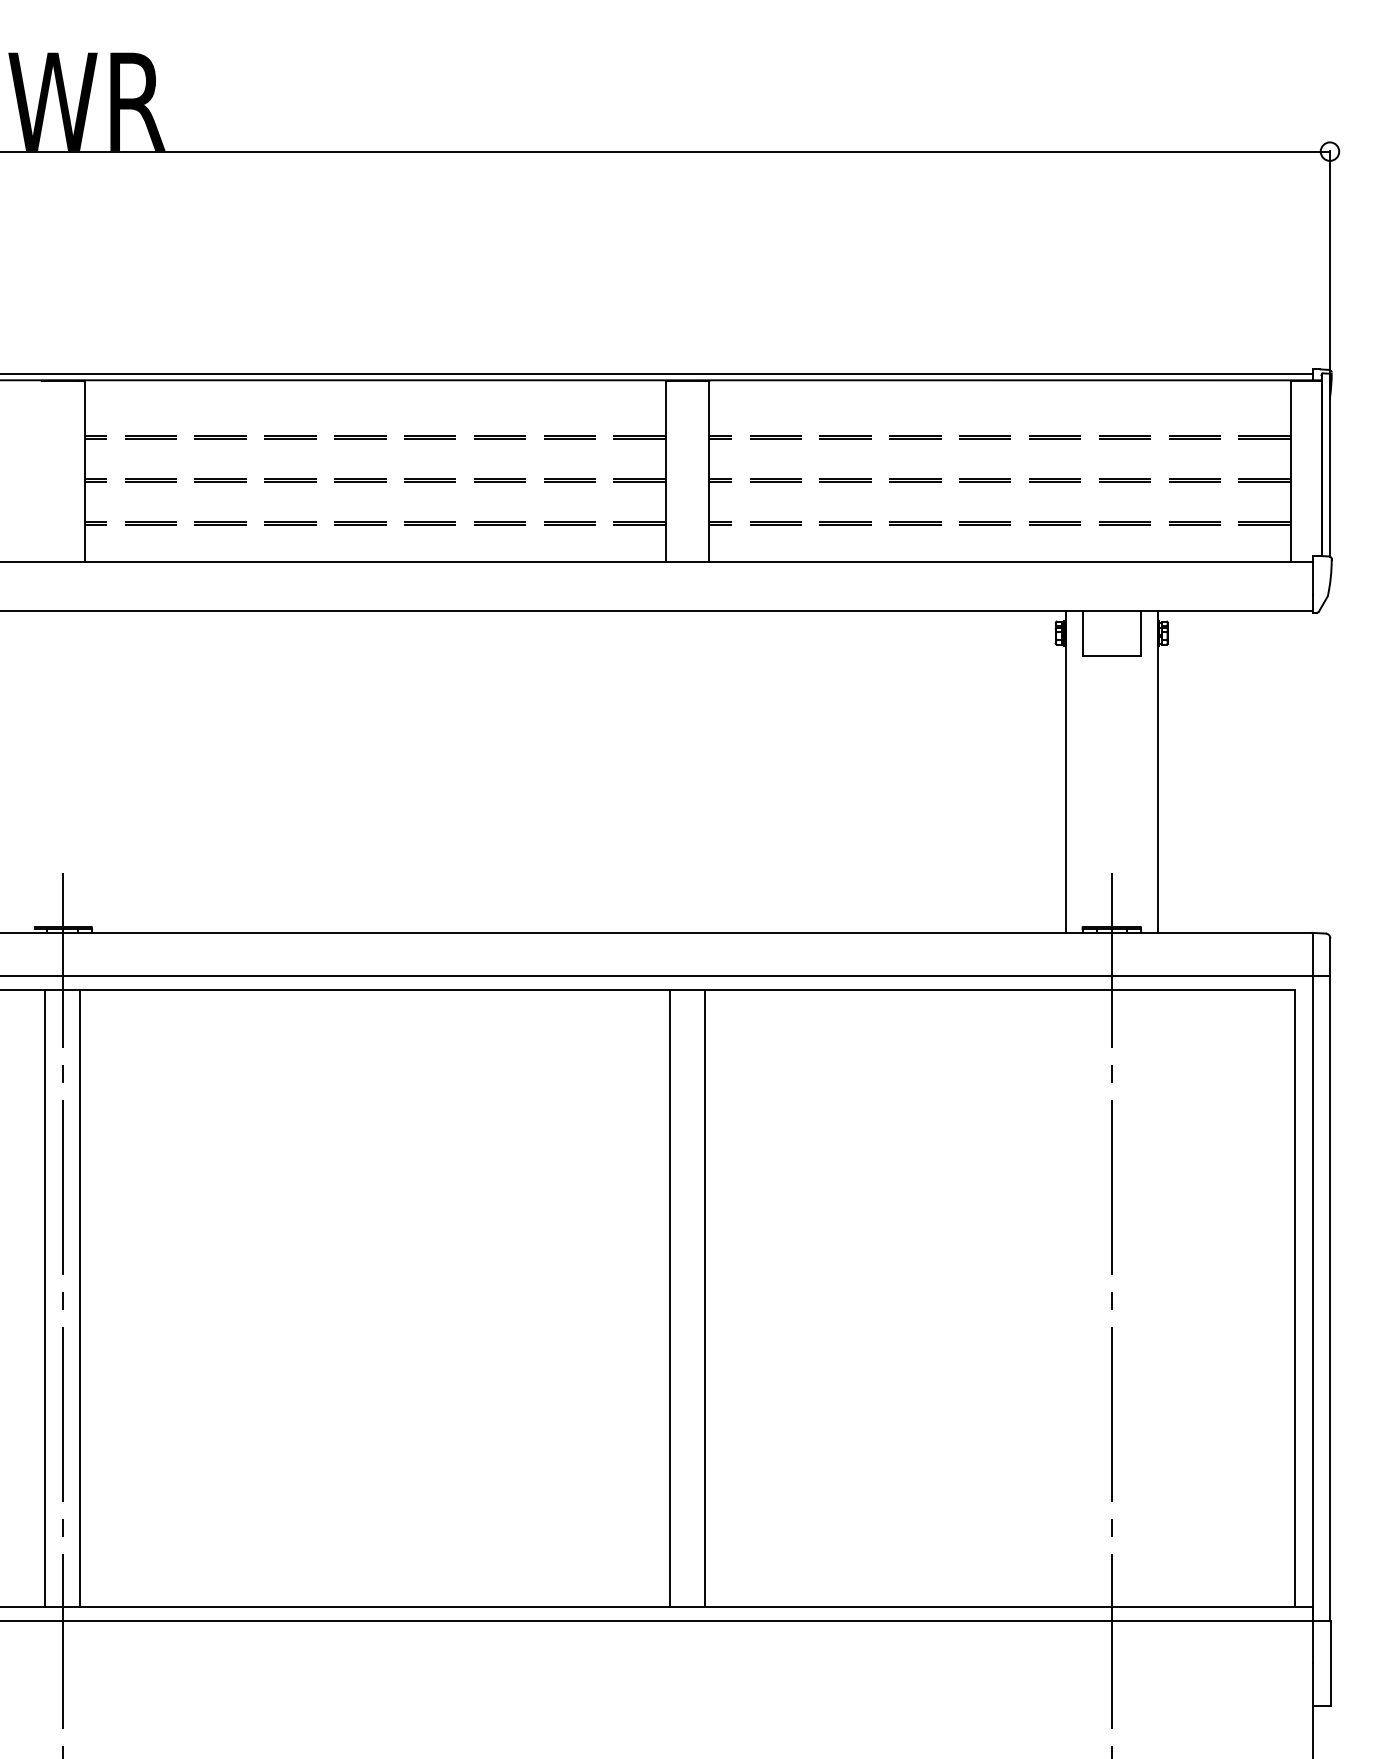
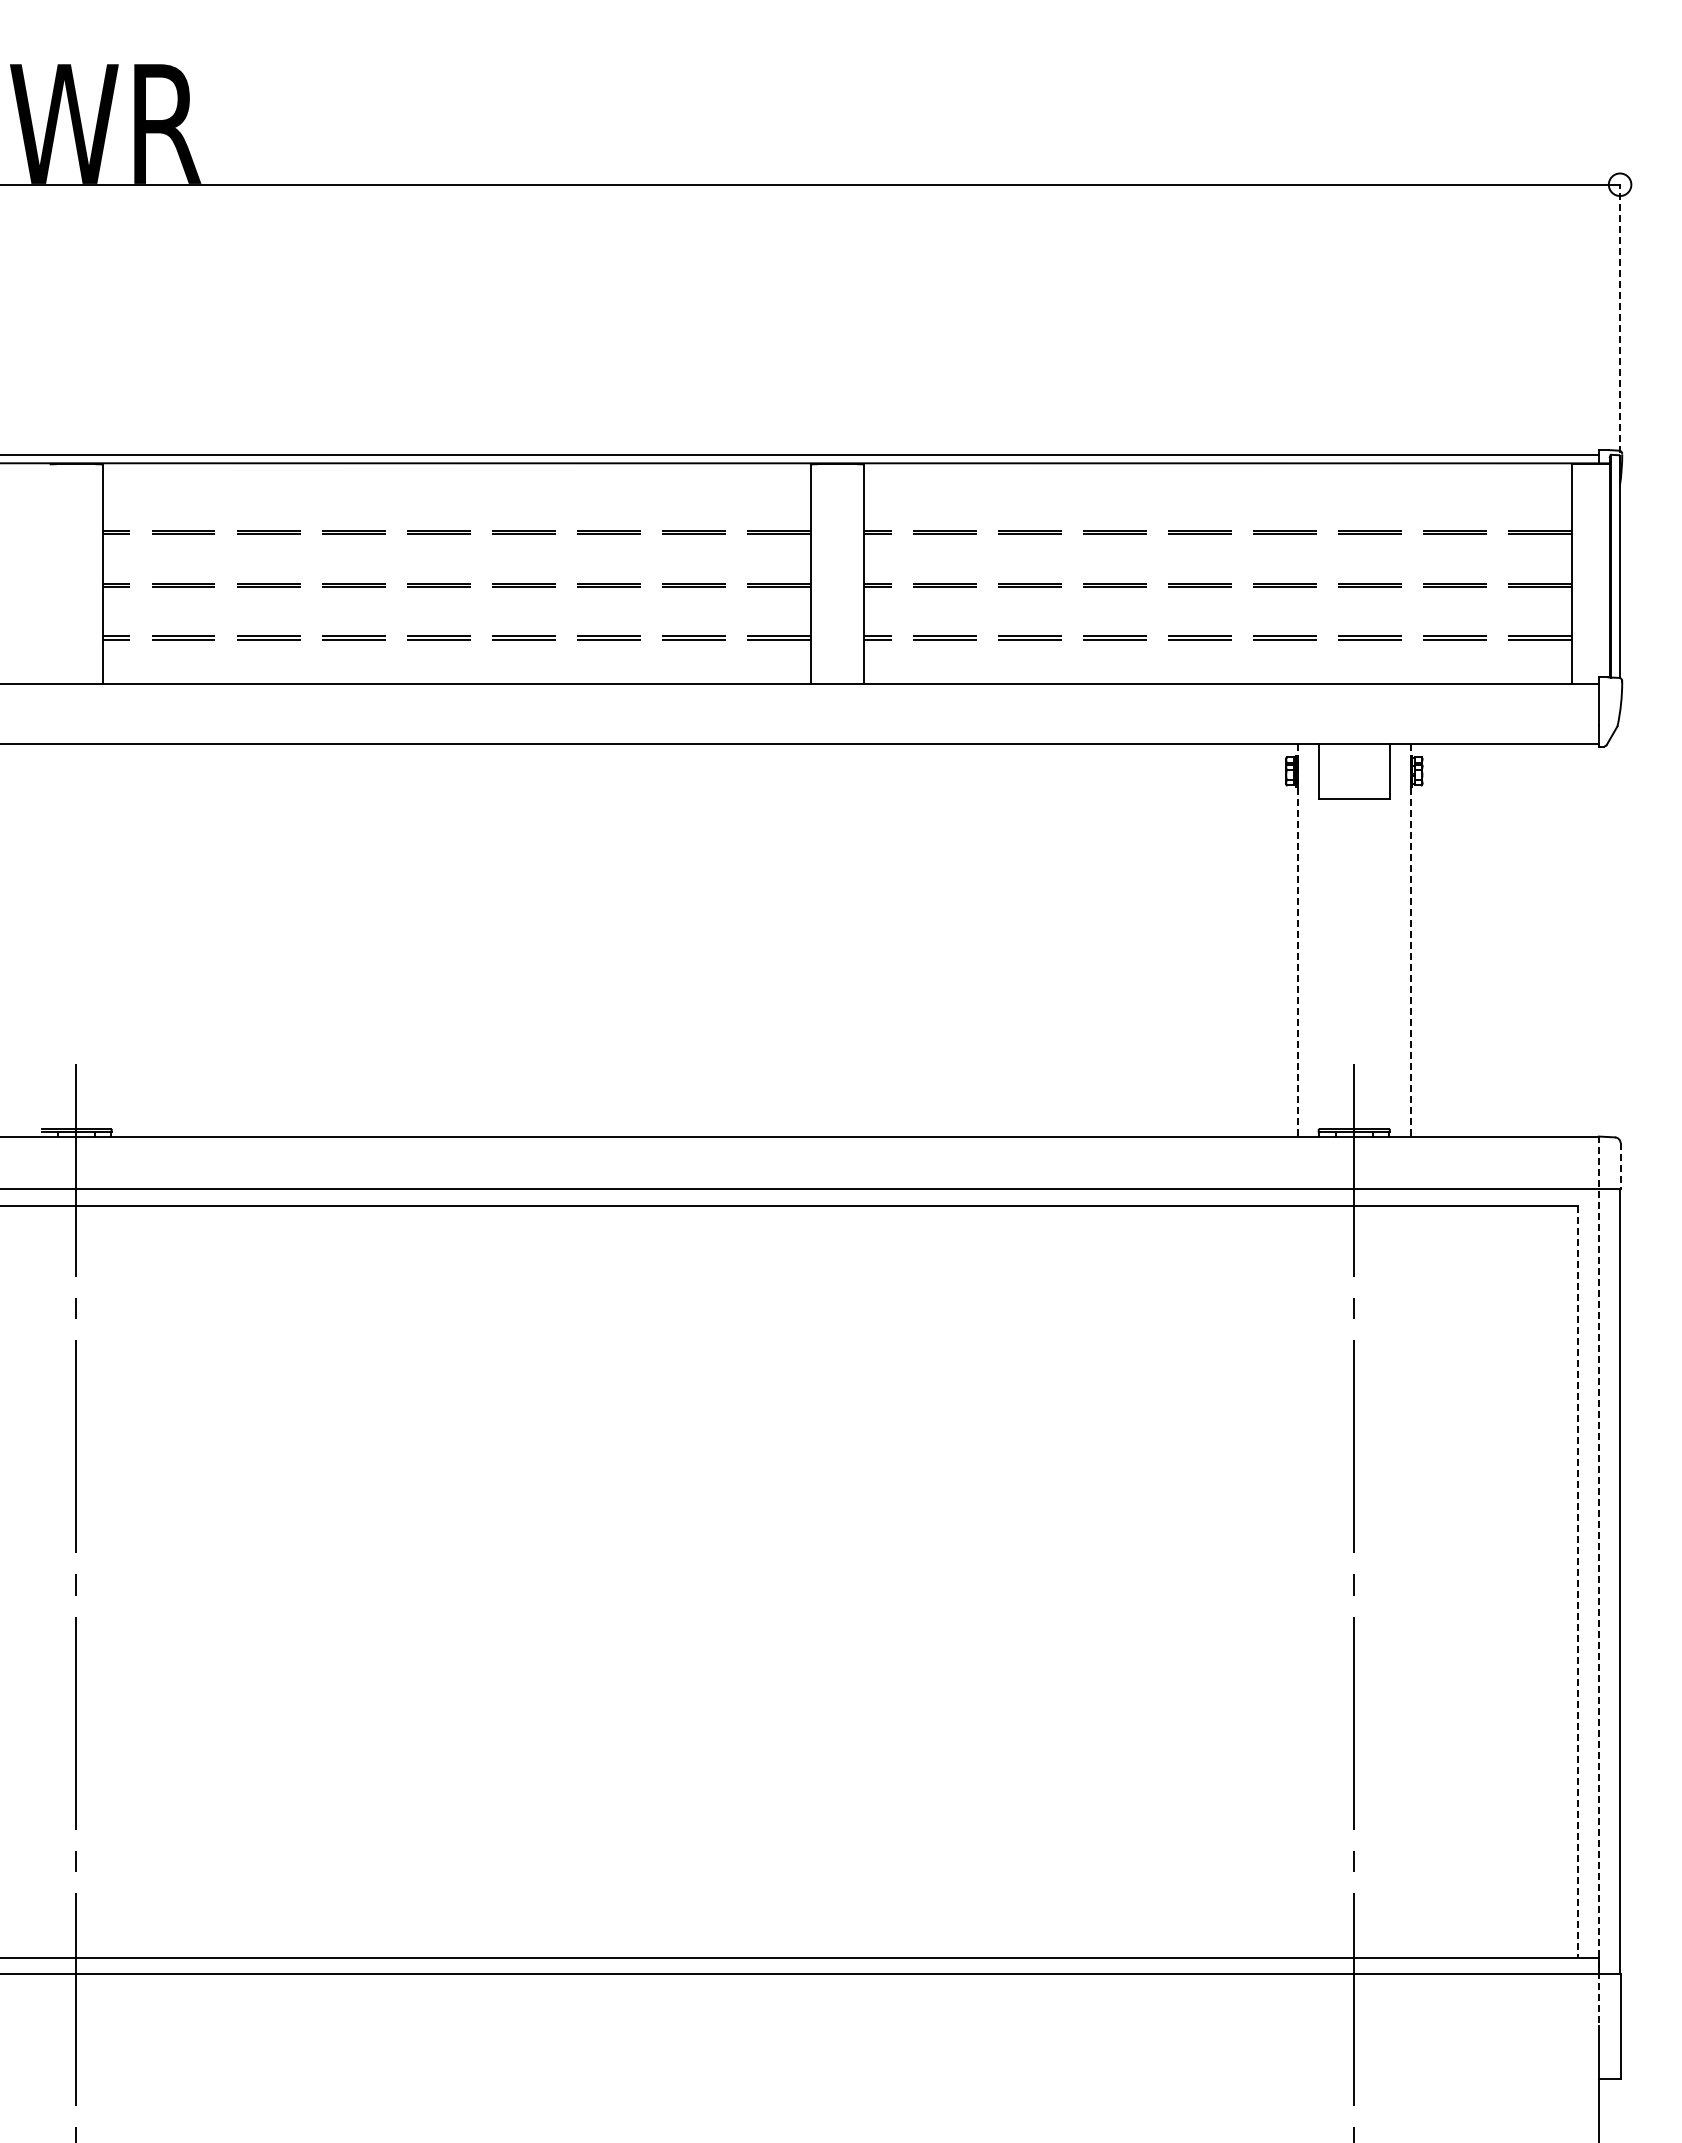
line: (1330, 274) -> (1620, 334), solid -> dashed
line: (1065, 771) -> (1297, 940), solid -> dashed
line: (1157, 771) -> (1410, 940), solid -> dashed
line: (1330, 957) -> (1620, 1166), solid -> dashed
line: (44, 1298) -> (54, 1581), removed
line: (80, 1298) -> (97, 1581), removed
line: (670, 1298) -> (816, 1581), removed
line: (704, 1298) -> (858, 1581), removed
line: (1295, 1298) -> (1577, 1582), solid -> dashed
line: (1312, 1298) -> (1598, 1581), solid -> dashed

